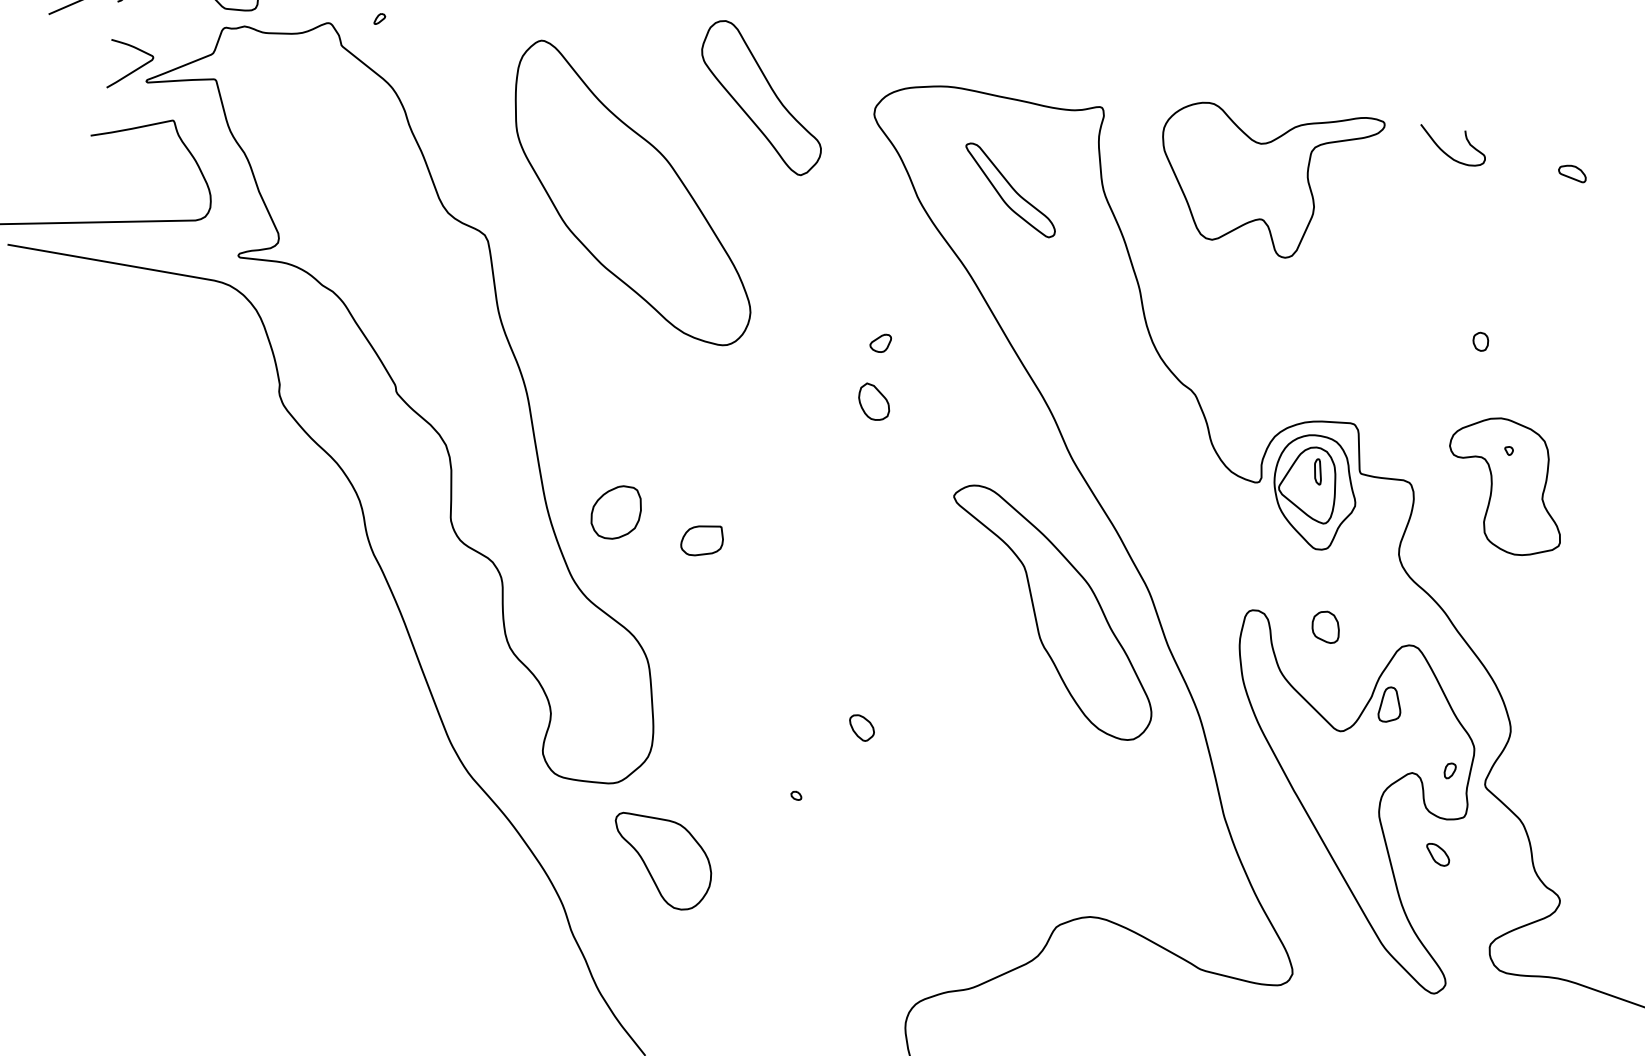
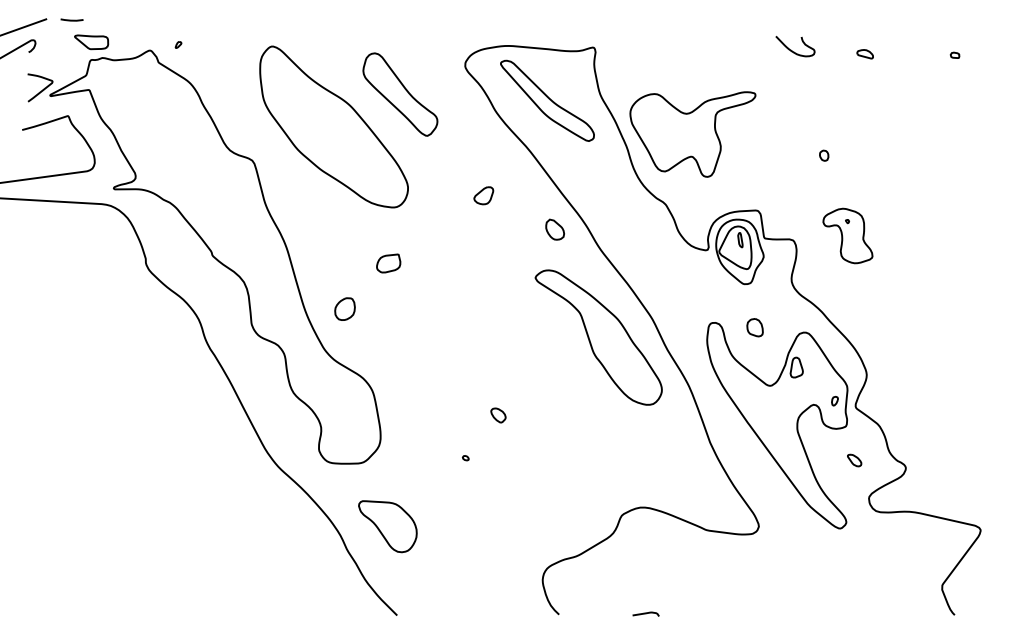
part: (762, 97) -> (400, 94), moved
part: (1267, 180) -> (692, 134), moved
part: (1010, 190) -> (547, 100), size x1.67
part: (880, 342) -> (483, 195), size x1.67
part: (873, 401) -> (554, 229), moved
part: (1505, 485) -> (847, 235), size x0.71
part: (615, 511) -> (344, 308), size x0.71
part: (702, 540) -> (388, 263), moved
part: (1437, 854) -> (854, 460), moved
part: (661, 861) -> (387, 526), moved

